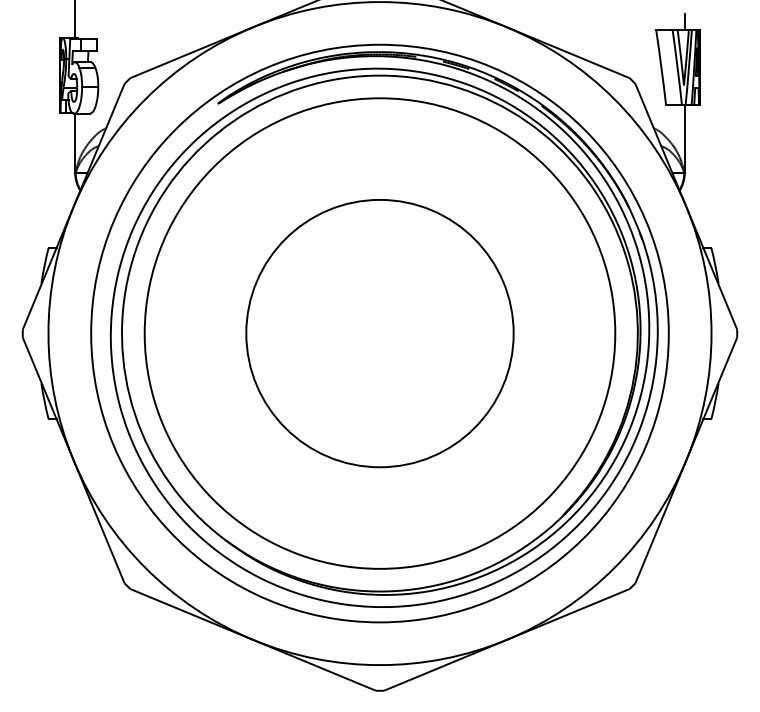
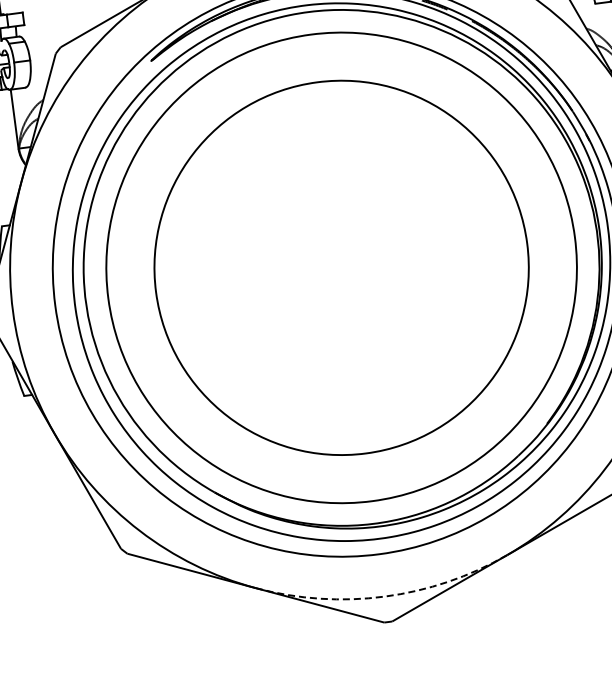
circle: (379, 333) -> (341, 267), size x1.4
arc: (380, 665) -> (385, 596), solid -> dashed

